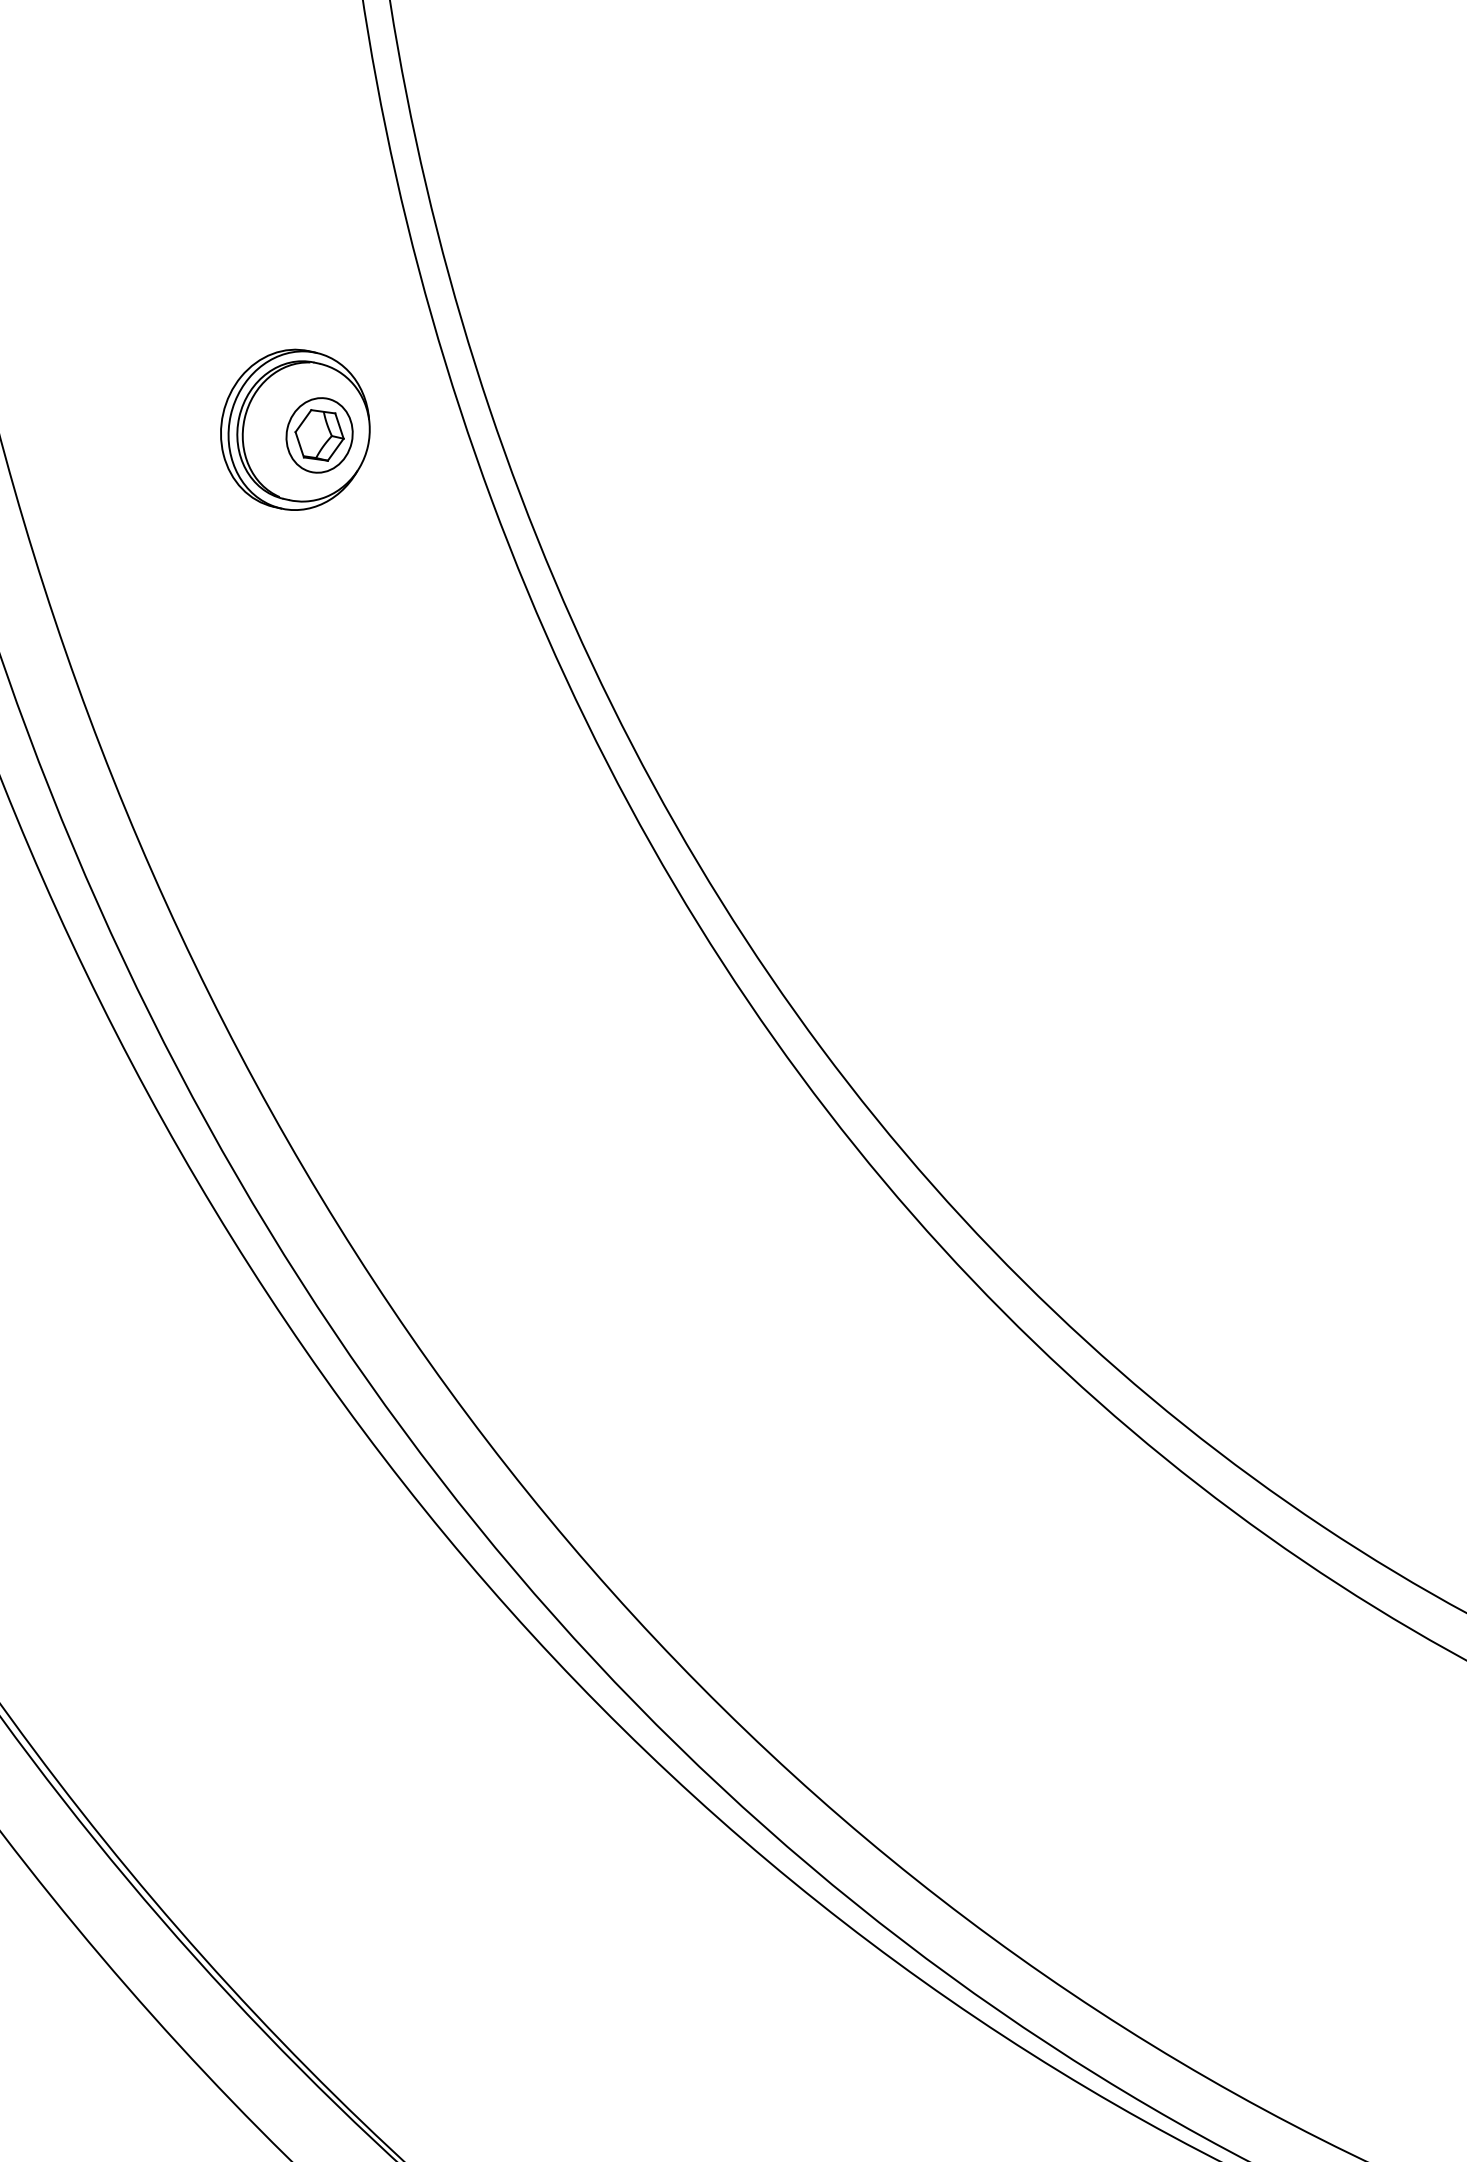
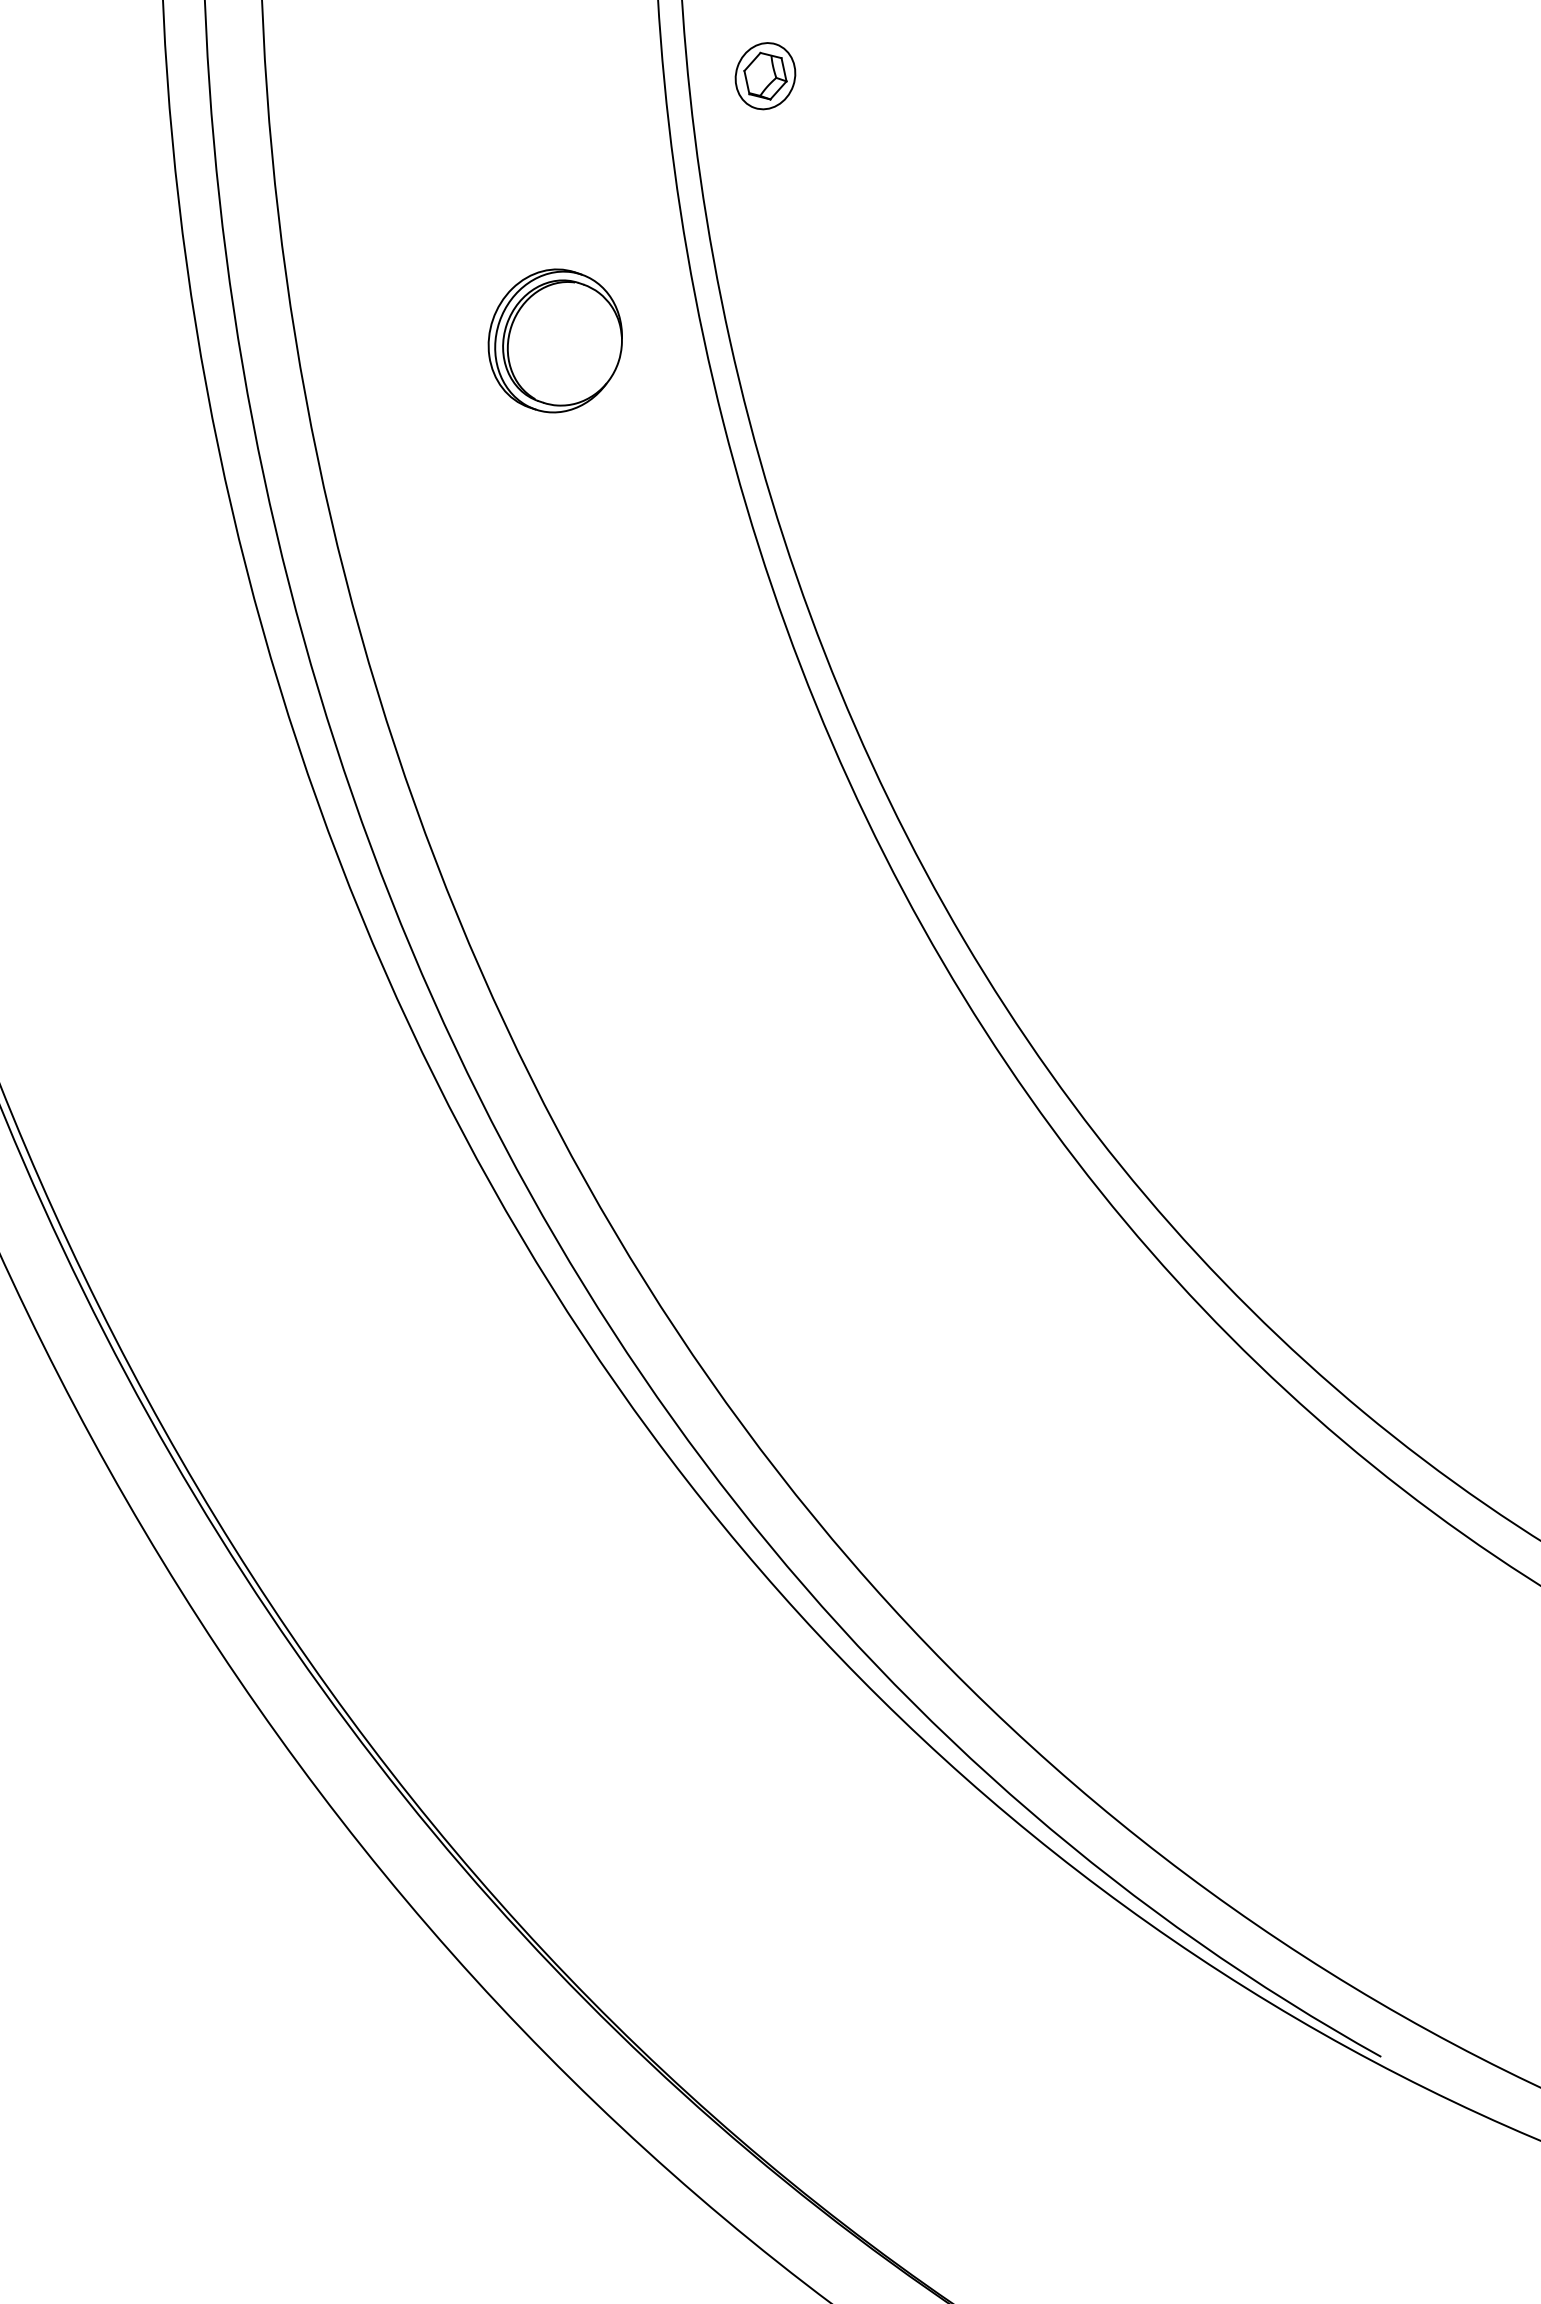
part: (319, 435) -> (765, 76), moved

